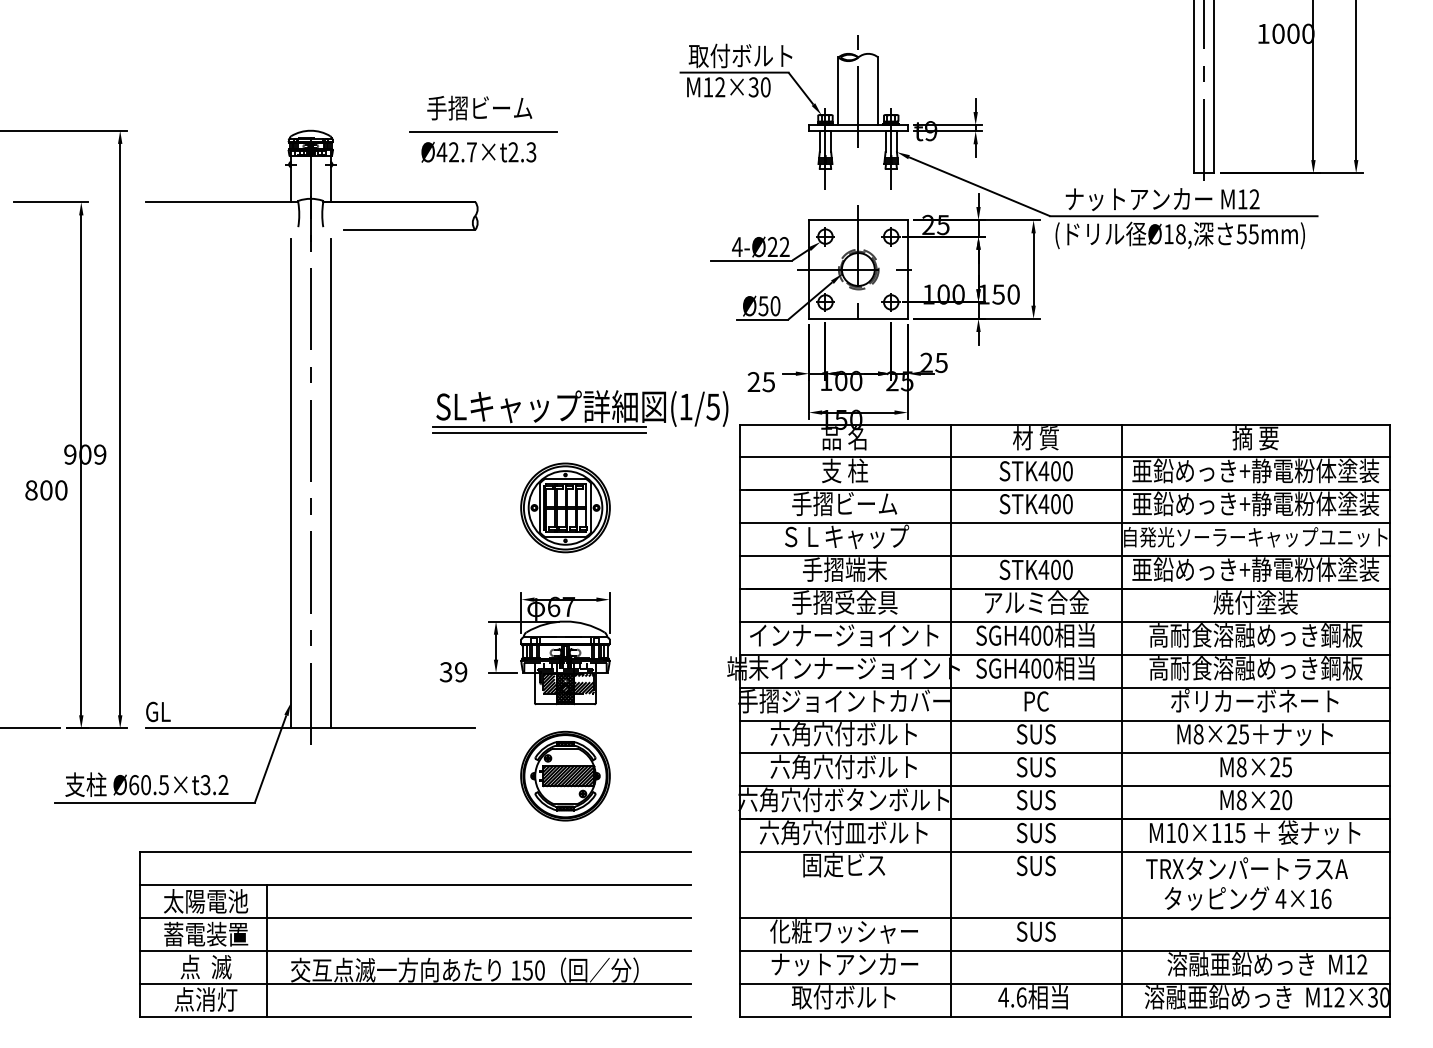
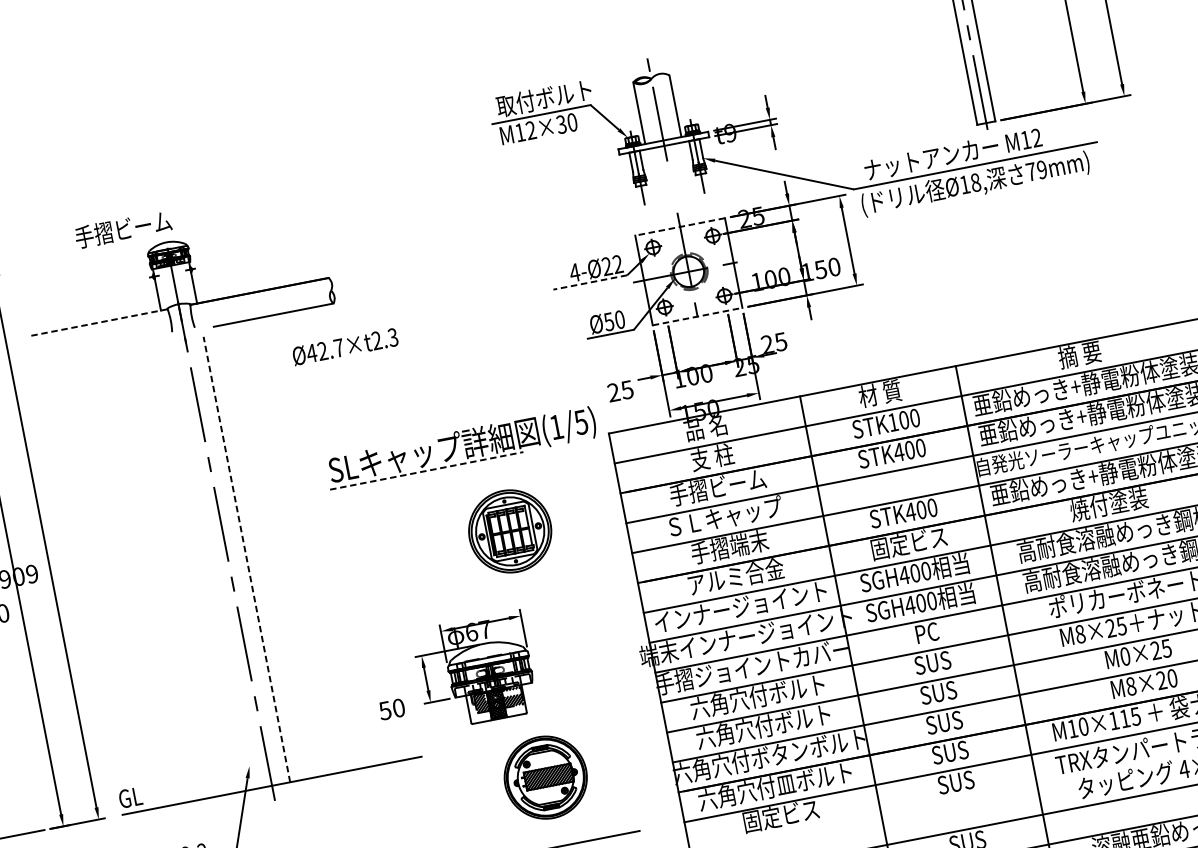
text: (479, 107) -> (123, 228), moved
line: (483, 131) -> (323, 212), removed
text: (478, 152) -> (345, 347), moved
line: (222, 201) -> (98, 322), solid -> dashed
line: (857, 220) -> (679, 227), solid -> dashed
text: (1247, 234) -> (1036, 171), 55mm) -> 79mm)
line: (751, 260) -> (590, 282), solid -> dashed
line: (858, 318) -> (697, 316), solid -> dashed
line: (540, 426) -> (427, 470), solid -> dashed
line: (539, 433) -> (427, 477), removed
text: (1043, 471) -> (892, 422), STK400 -> STK100
line: (290, 483) -> (210, 566), removed
line: (330, 483) -> (246, 559), solid -> dashed
part: (565, 507) -> (510, 531), moved
text: (844, 602) -> (735, 576), 手摺受金具 -> アルミ合金
text: (1037, 602) -> (910, 542), アルミ合金 -> 固定ビス
text: (453, 672) -> (391, 709), 39 -> 50
text: (1241, 767) -> (1125, 656), M8×25 -> M0×25
part: (565, 775) -> (545, 777), moved

